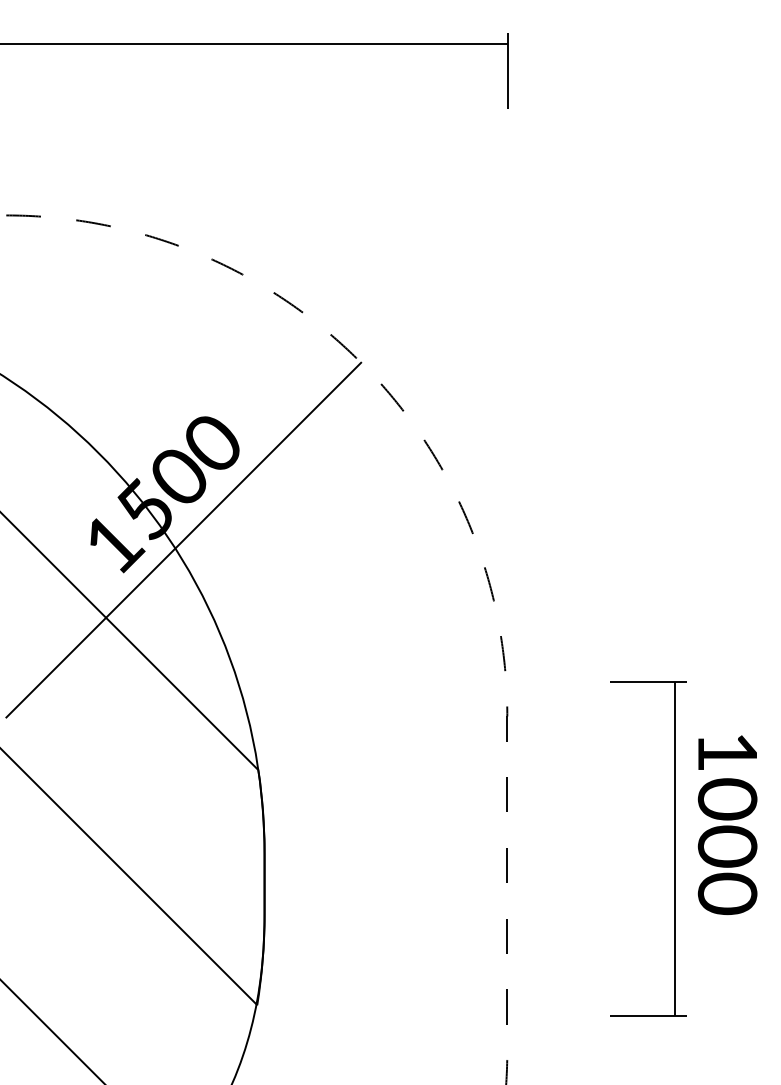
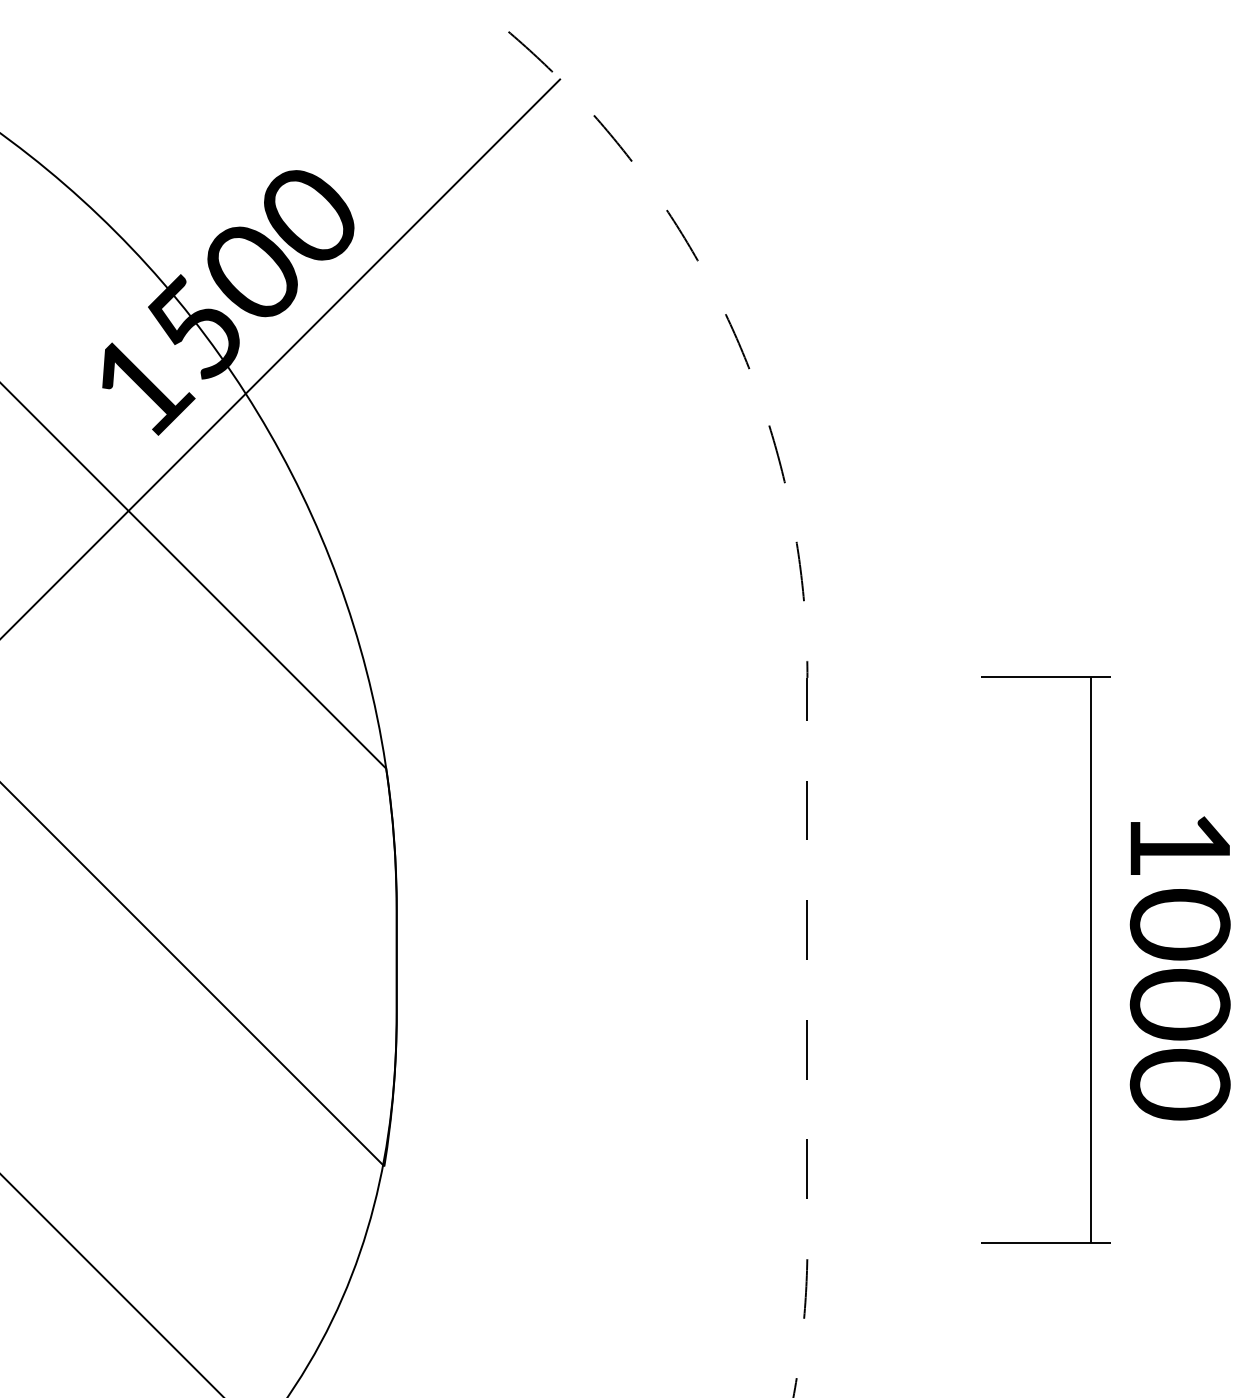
text: (727, 825) -> (1179, 968), moved
part: (674, 848) -> (1090, 958), moved

